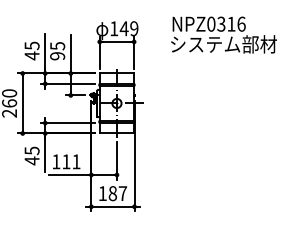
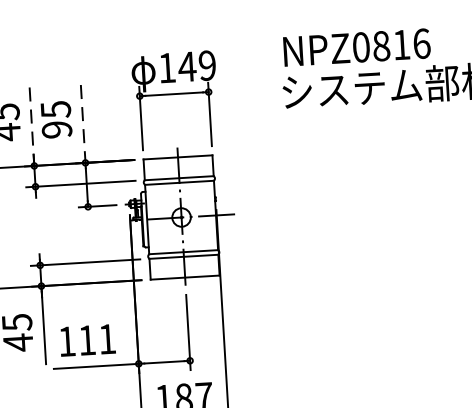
text: (221, 23) -> (381, 44), NPZ0316 -> NPZ0816
line: (45, 53) -> (32, 125), solid -> dashed
line: (70, 54) -> (82, 124), solid -> dashed

